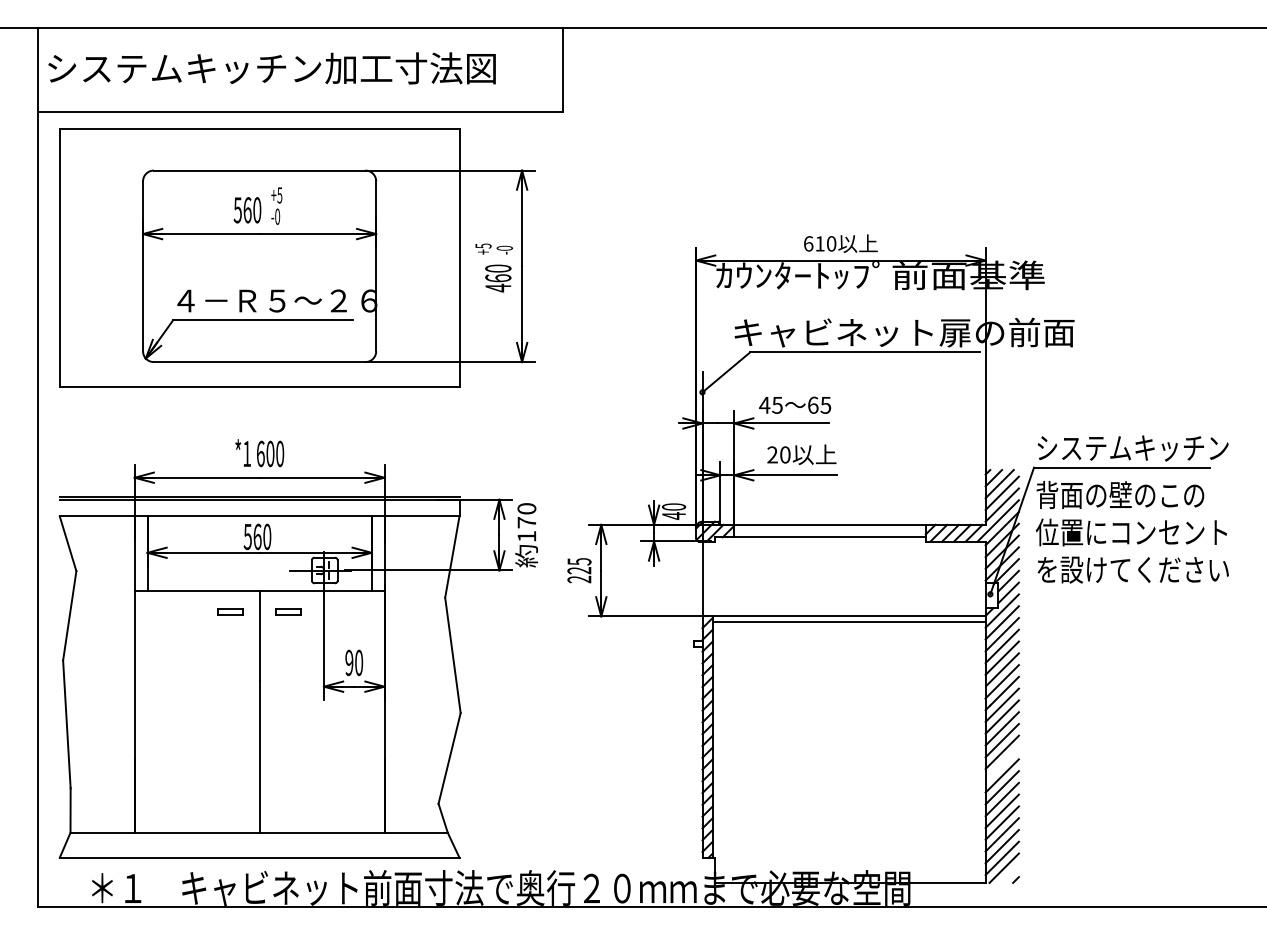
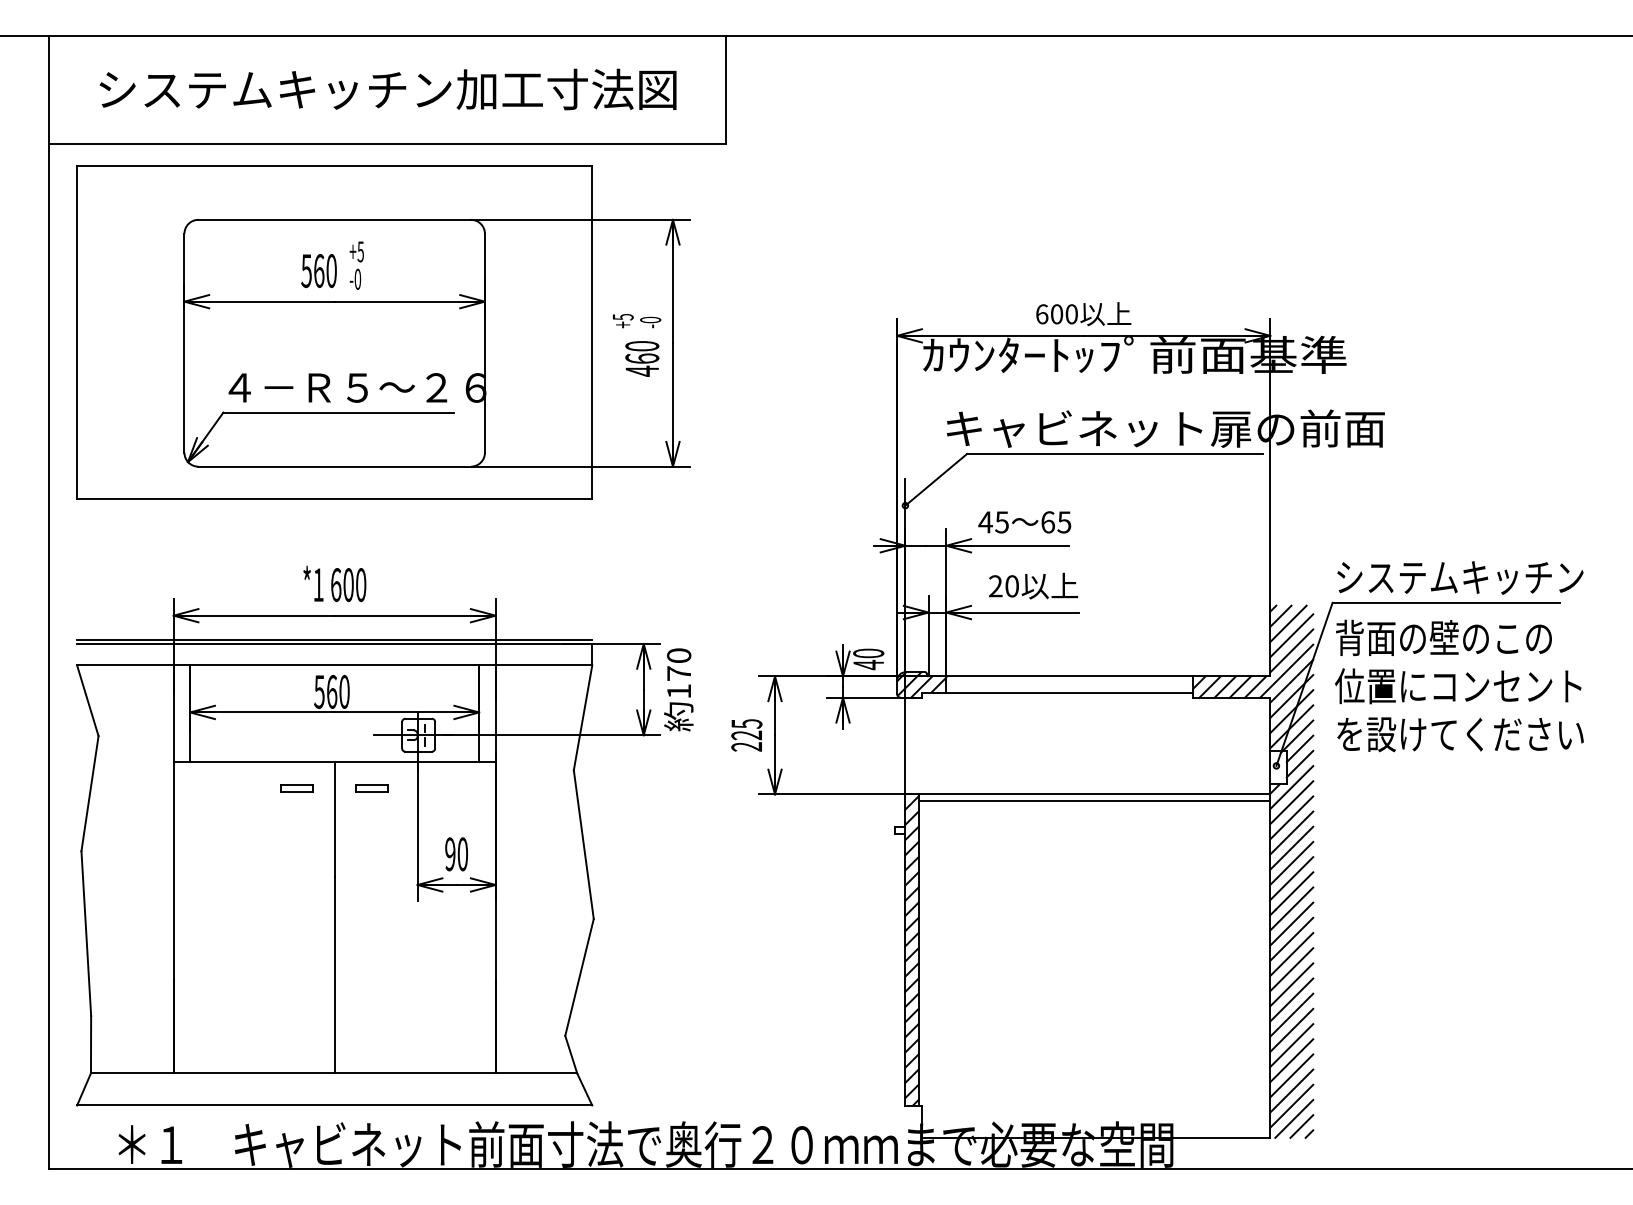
text: (271, 68) -> (387, 89), moved
text: (819, 243) -> (1056, 313), 610 -> 600
line: (1001, 763) -> (1290, 983), added
line: (1009, 873) -> (1301, 1125), added

